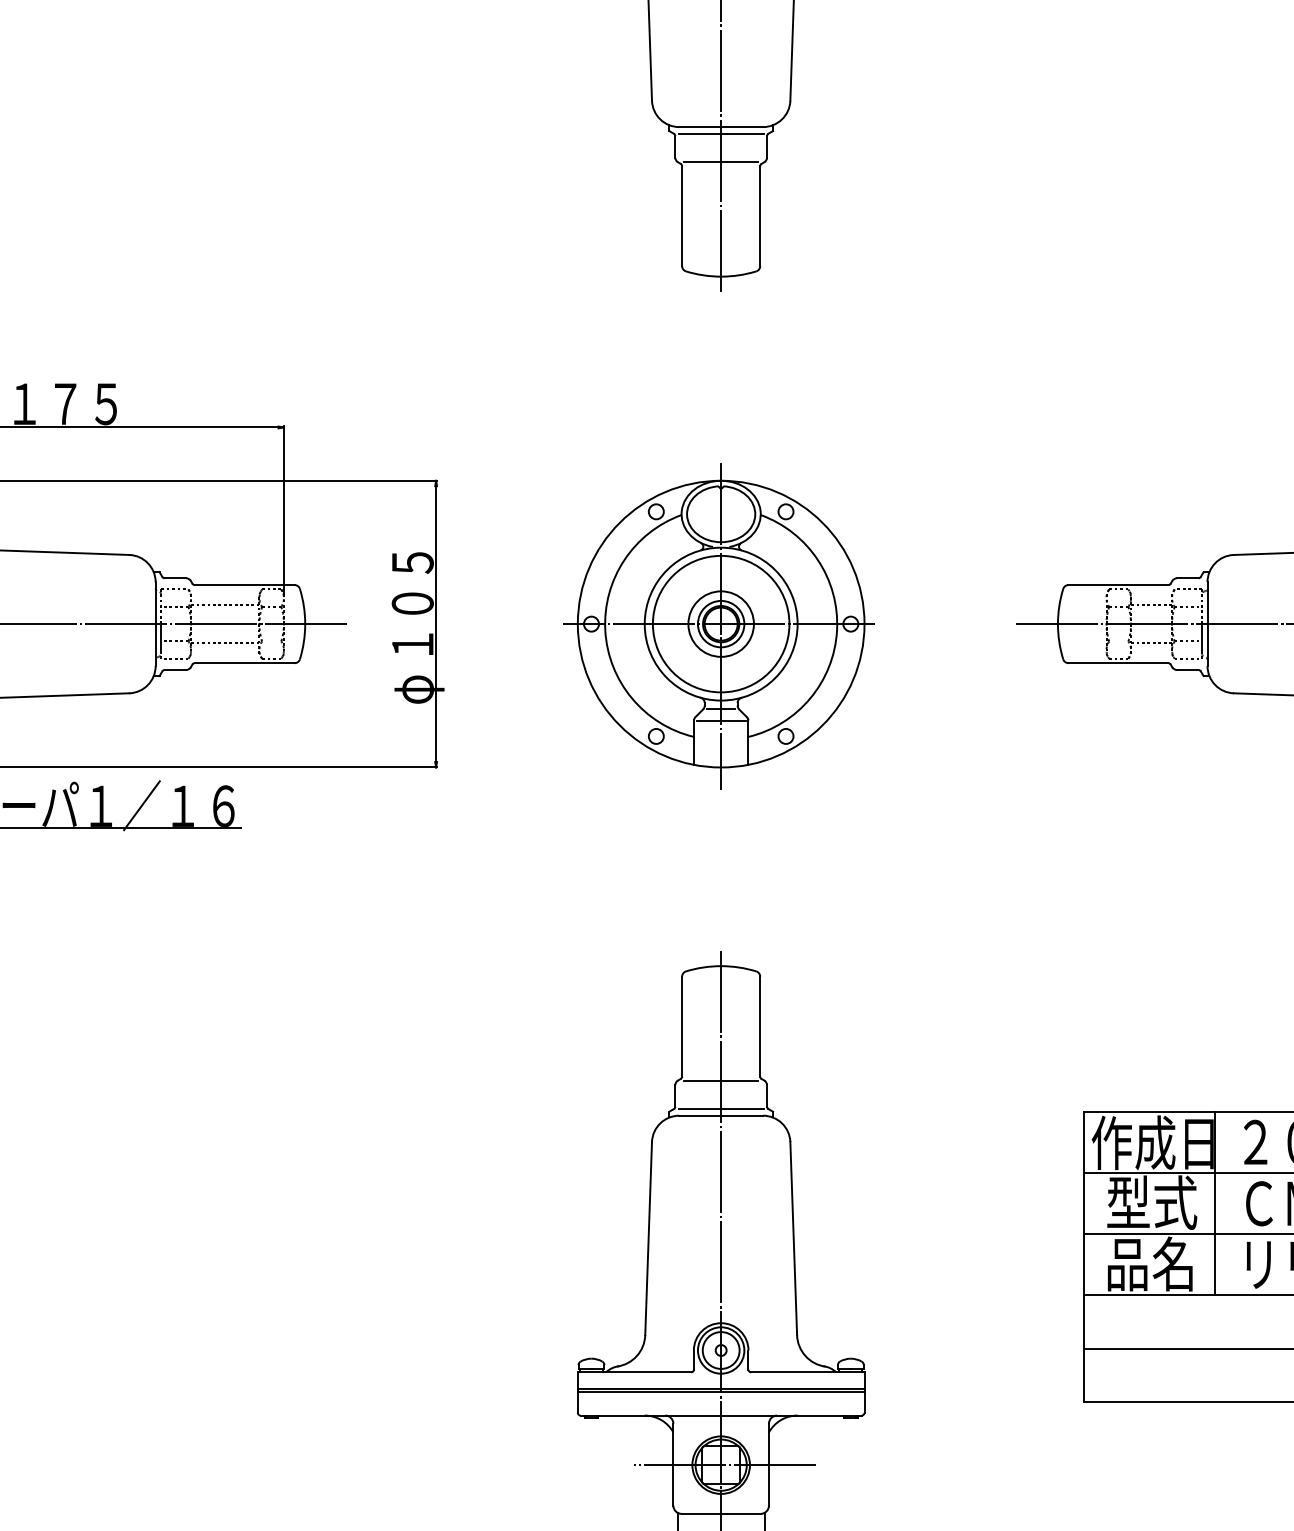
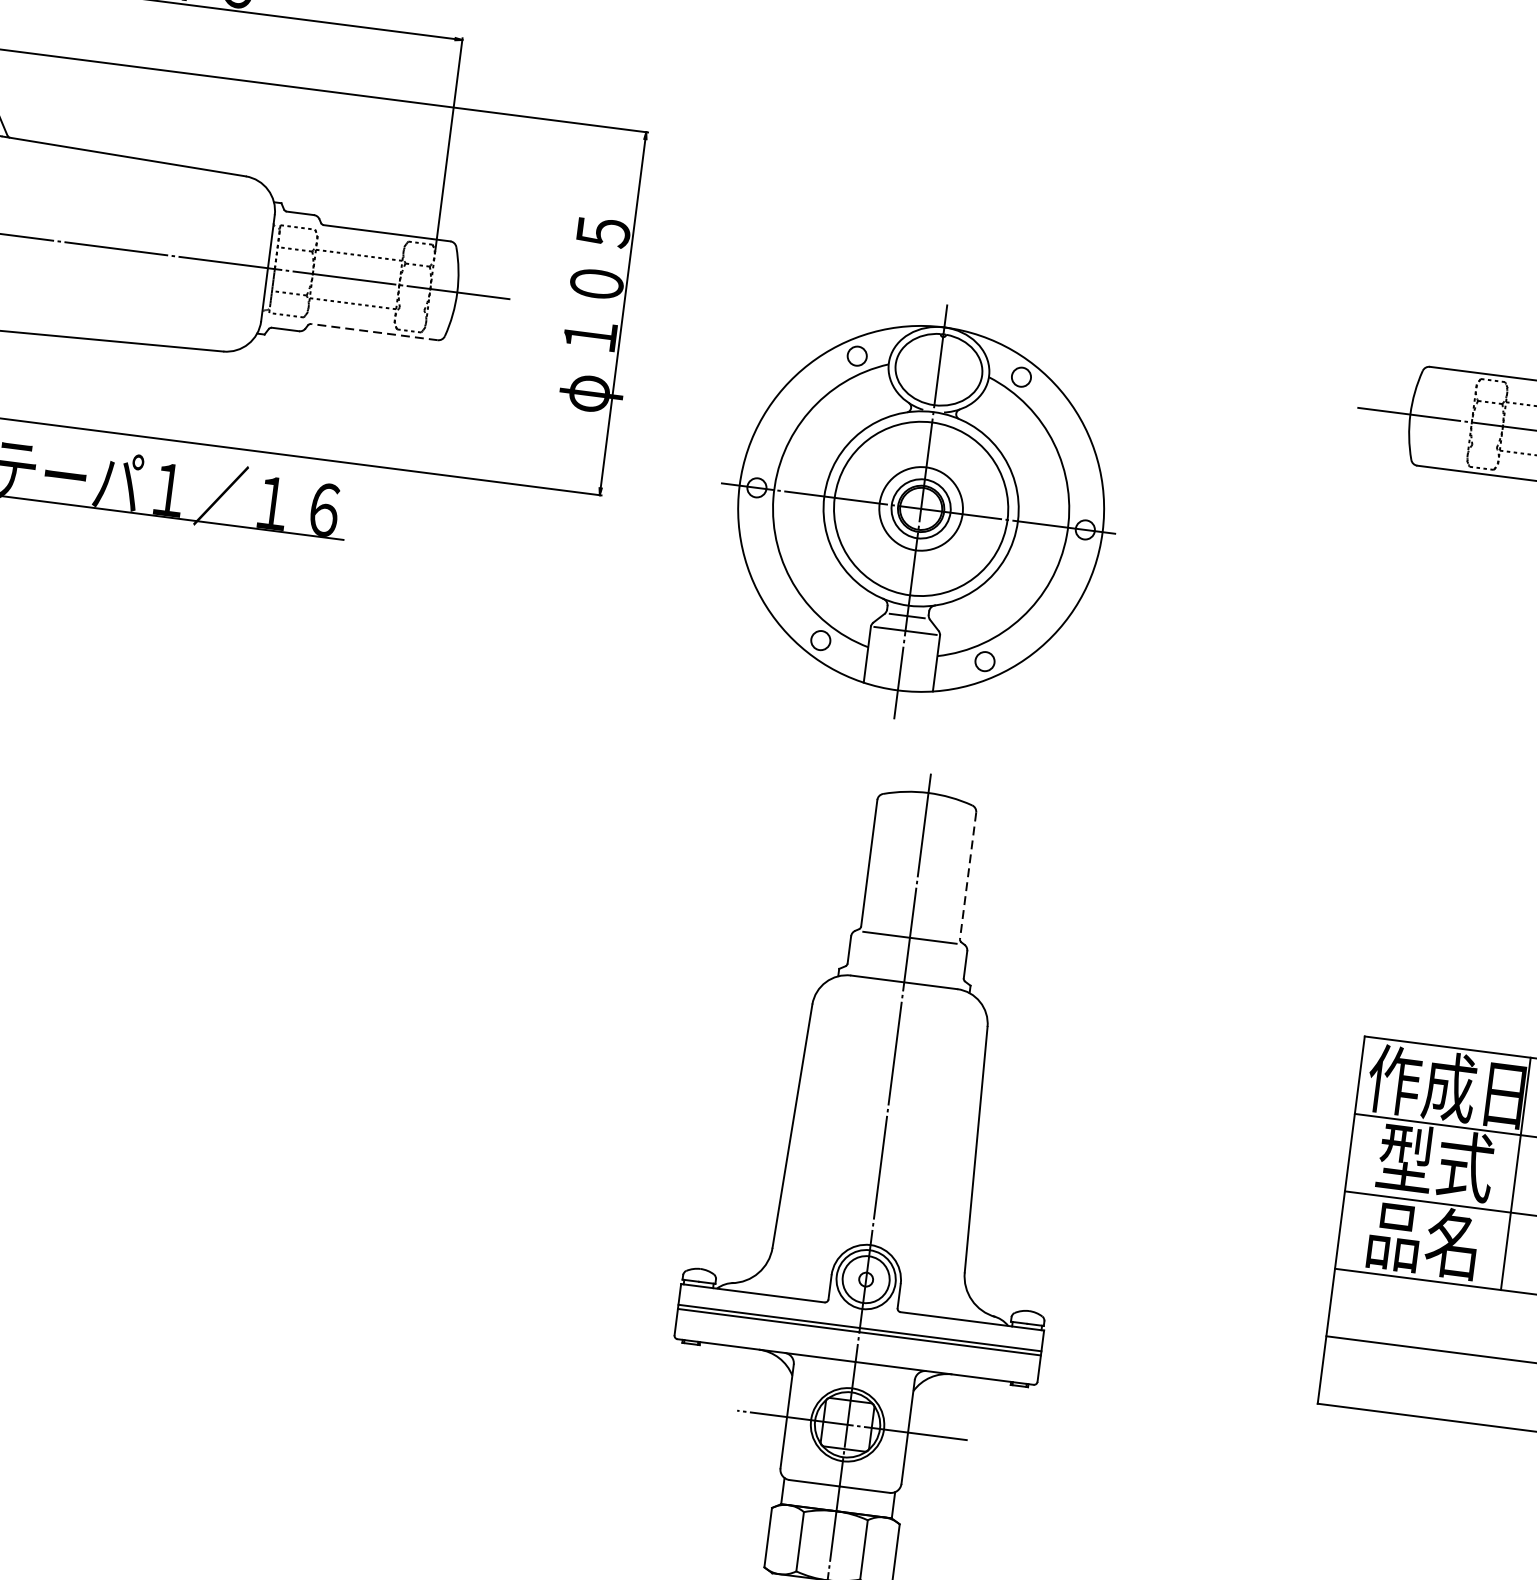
part: (718, 626) -> (917, 511), moved
line: (244, 663) -> (374, 332), solid -> dashed
line: (760, 1026) -> (968, 875), solid -> dashed
line: (720, 1109) -> (904, 974), removed

